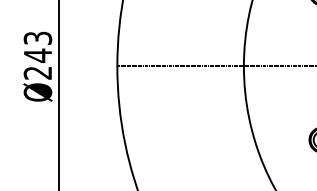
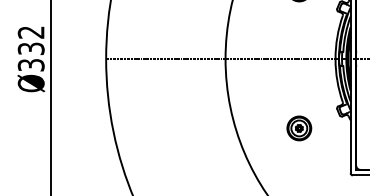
text: (37, 55) -> (30, 48), Ø243 -> Ø332

